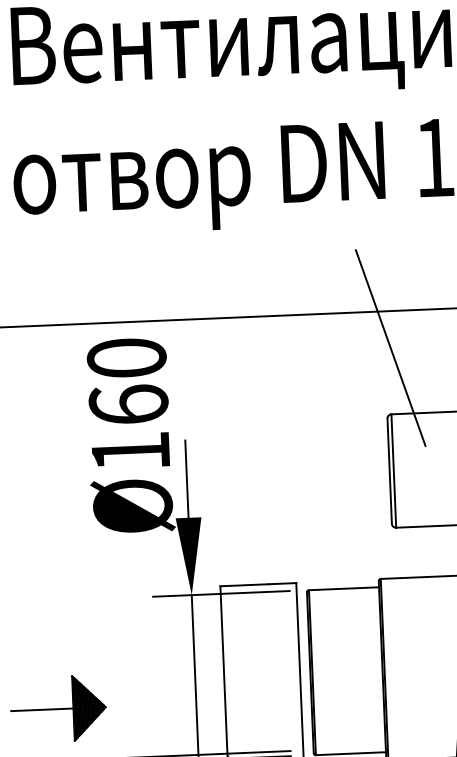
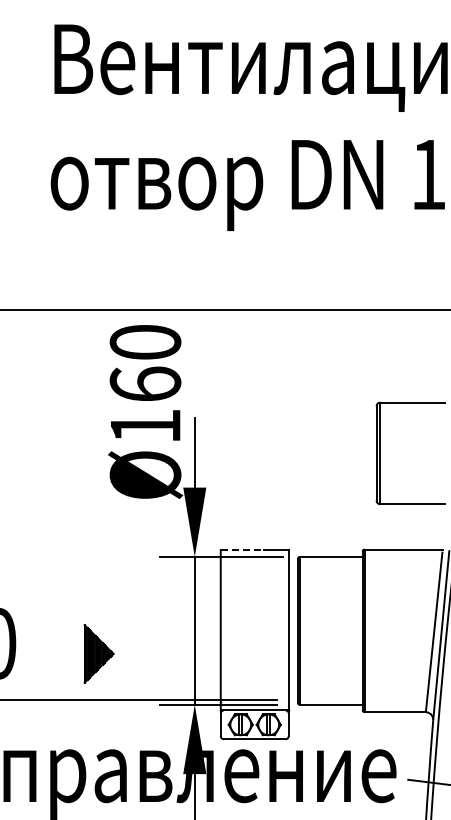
line: (390, 348) -> (381, 343), removed
line: (244, 585) -> (242, 550), solid -> dashed
line: (42, 709) -> (56, 653), removed

